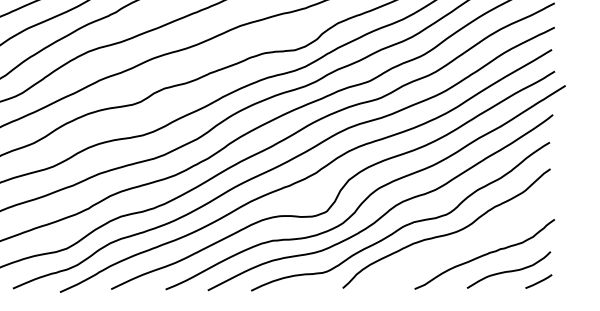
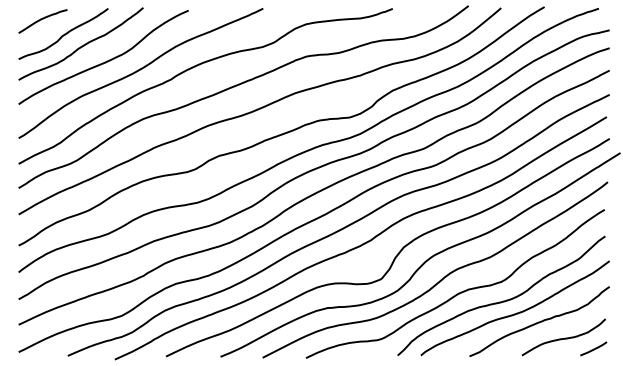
curve: (461, 245) -> (516, 312), added

